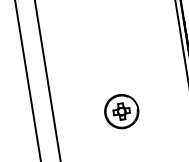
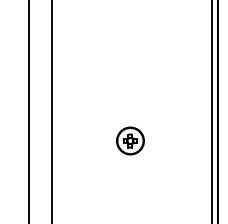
part: (121, 111) -> (130, 140), size x0.7

